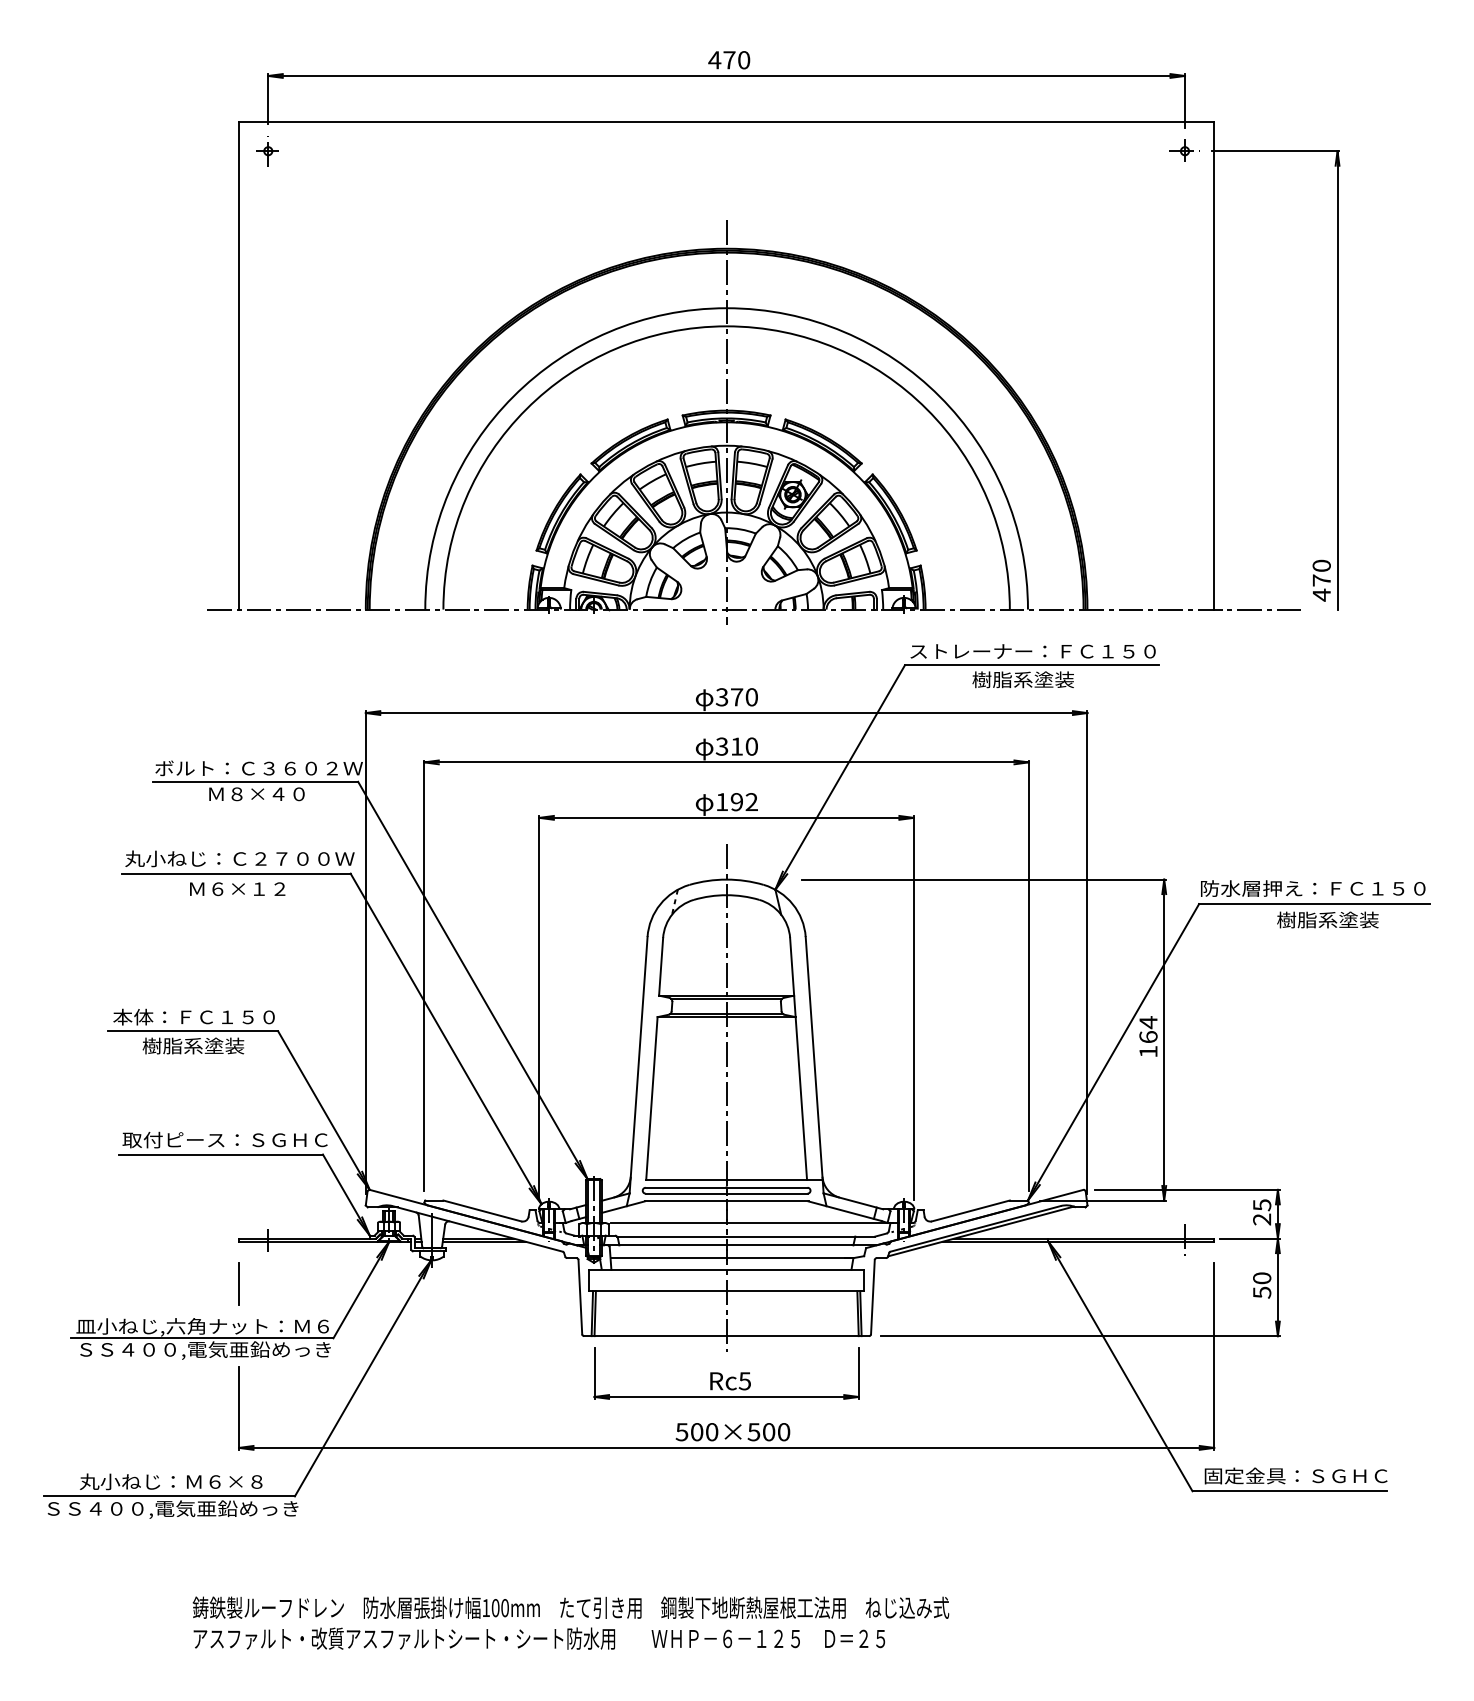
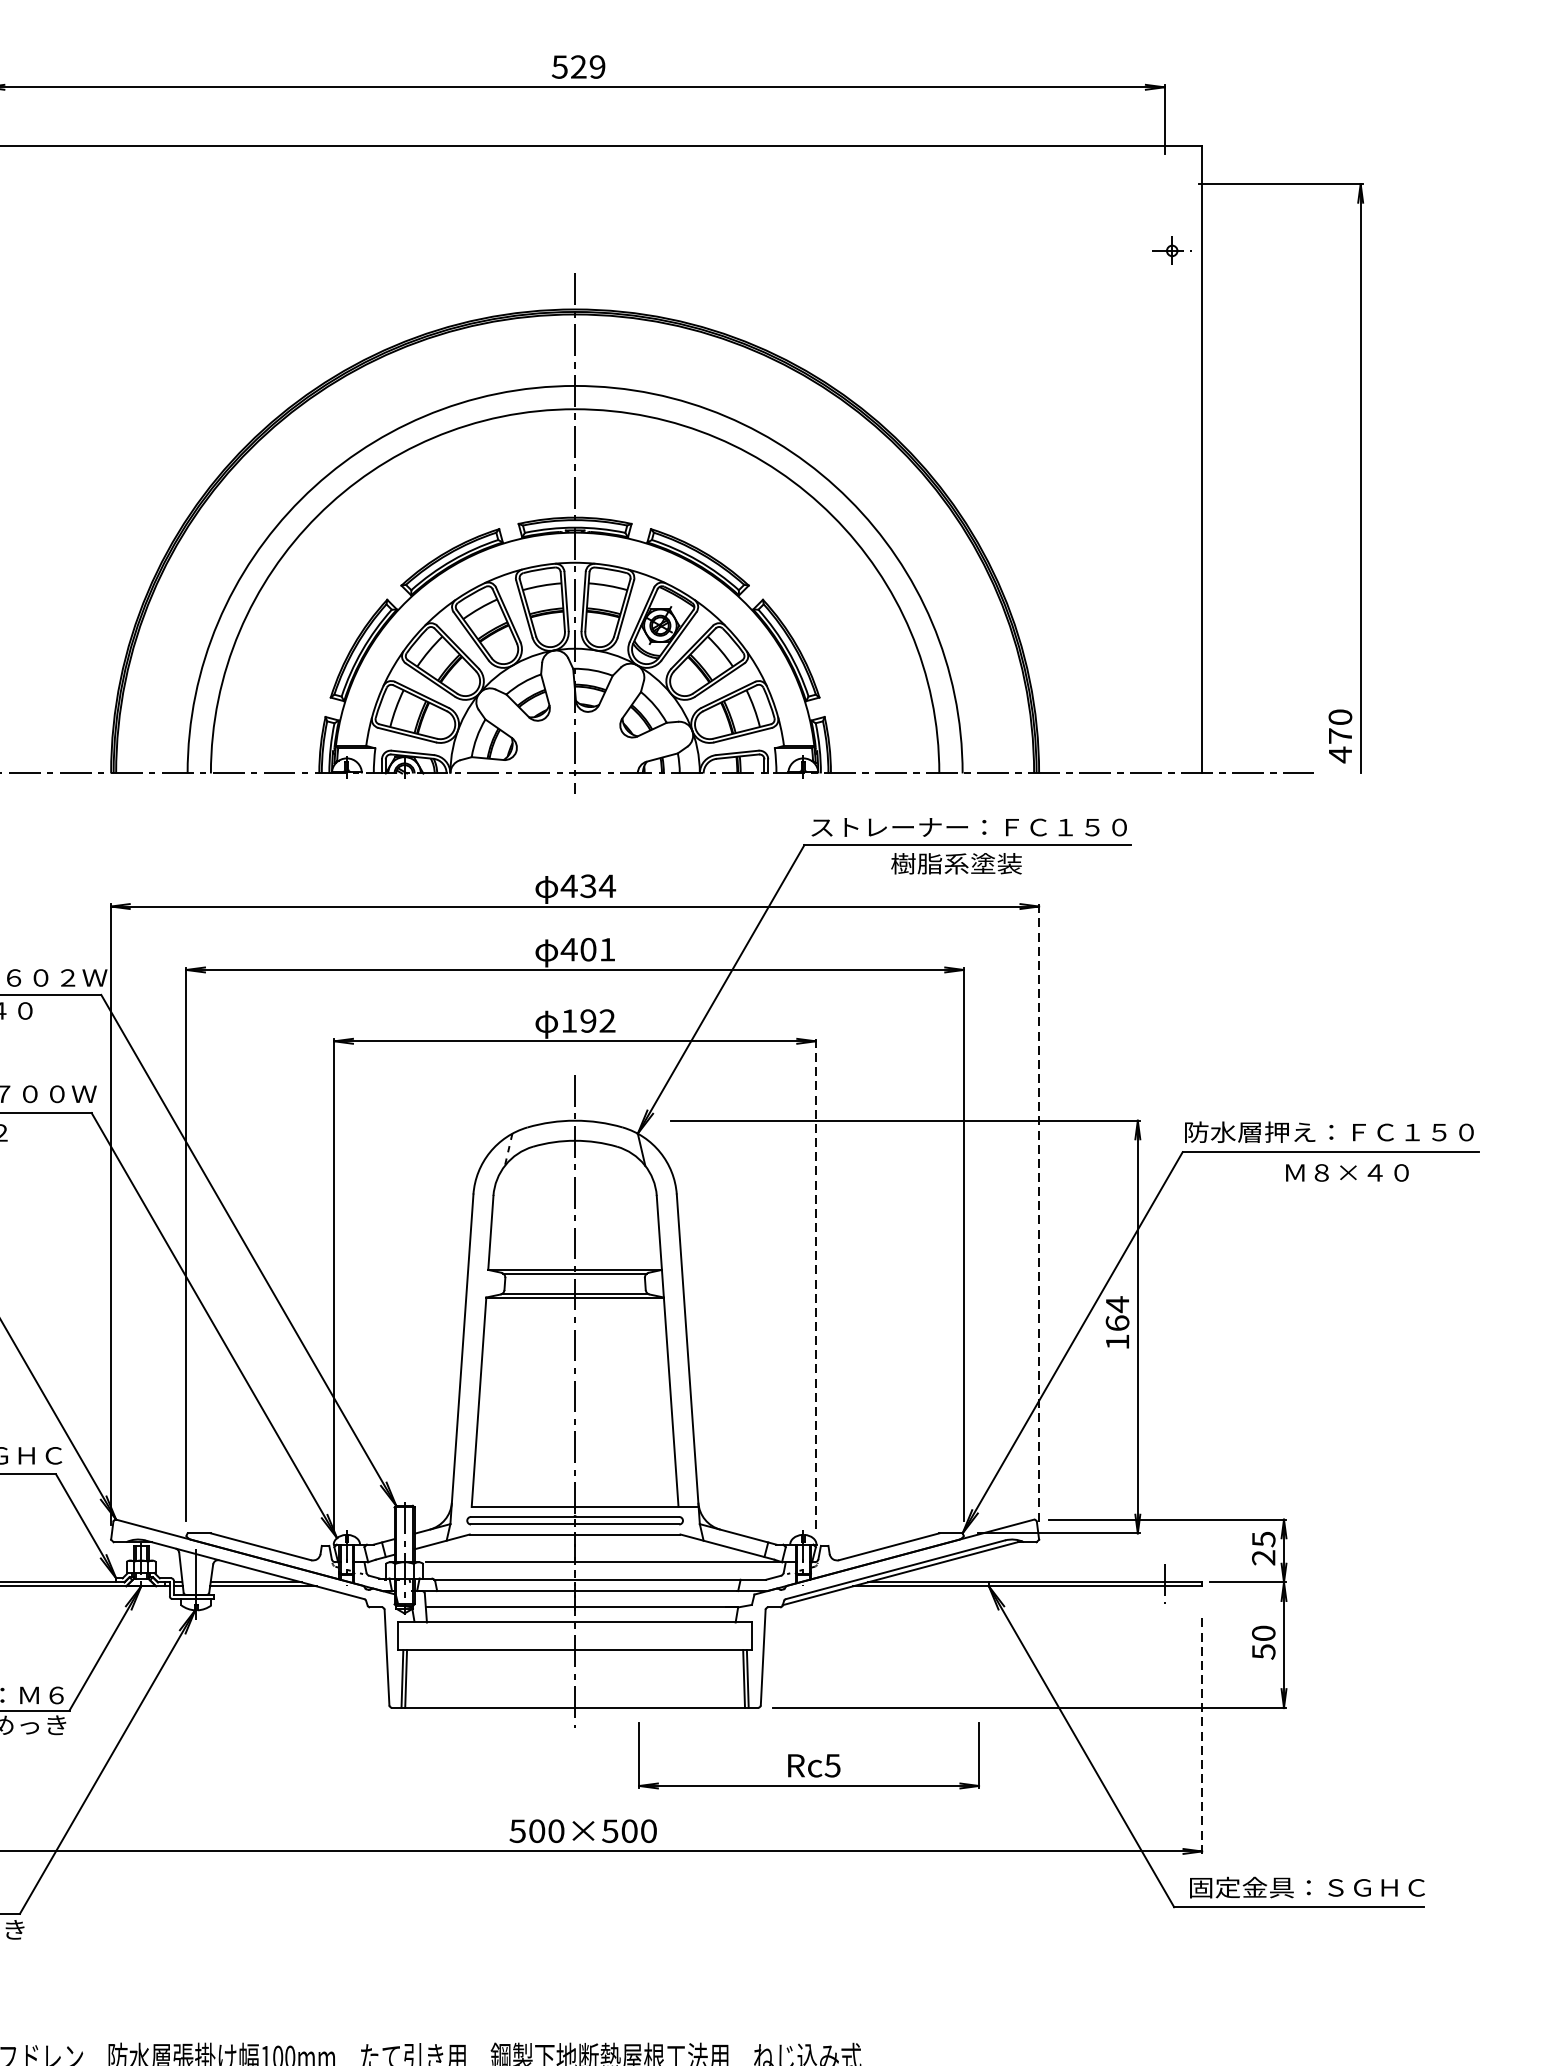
text: (729, 60) -> (578, 67), 470 -> 529
part: (1184, 150) -> (1171, 250), moved
text: (736, 697) -> (587, 886), 370 -> 434
text: (736, 746) -> (587, 949), 310 -> 401
text: (1327, 919) -> (1347, 1171), 樹脂系塗装 -> Ｍ８×４０
line: (1087, 953) -> (1039, 1215), solid -> dashed
line: (913, 1007) -> (815, 1285), solid -> dashed
line: (1214, 1355) -> (1202, 1732), solid -> dashed
part: (726, 1373) -> (808, 1755), moved

